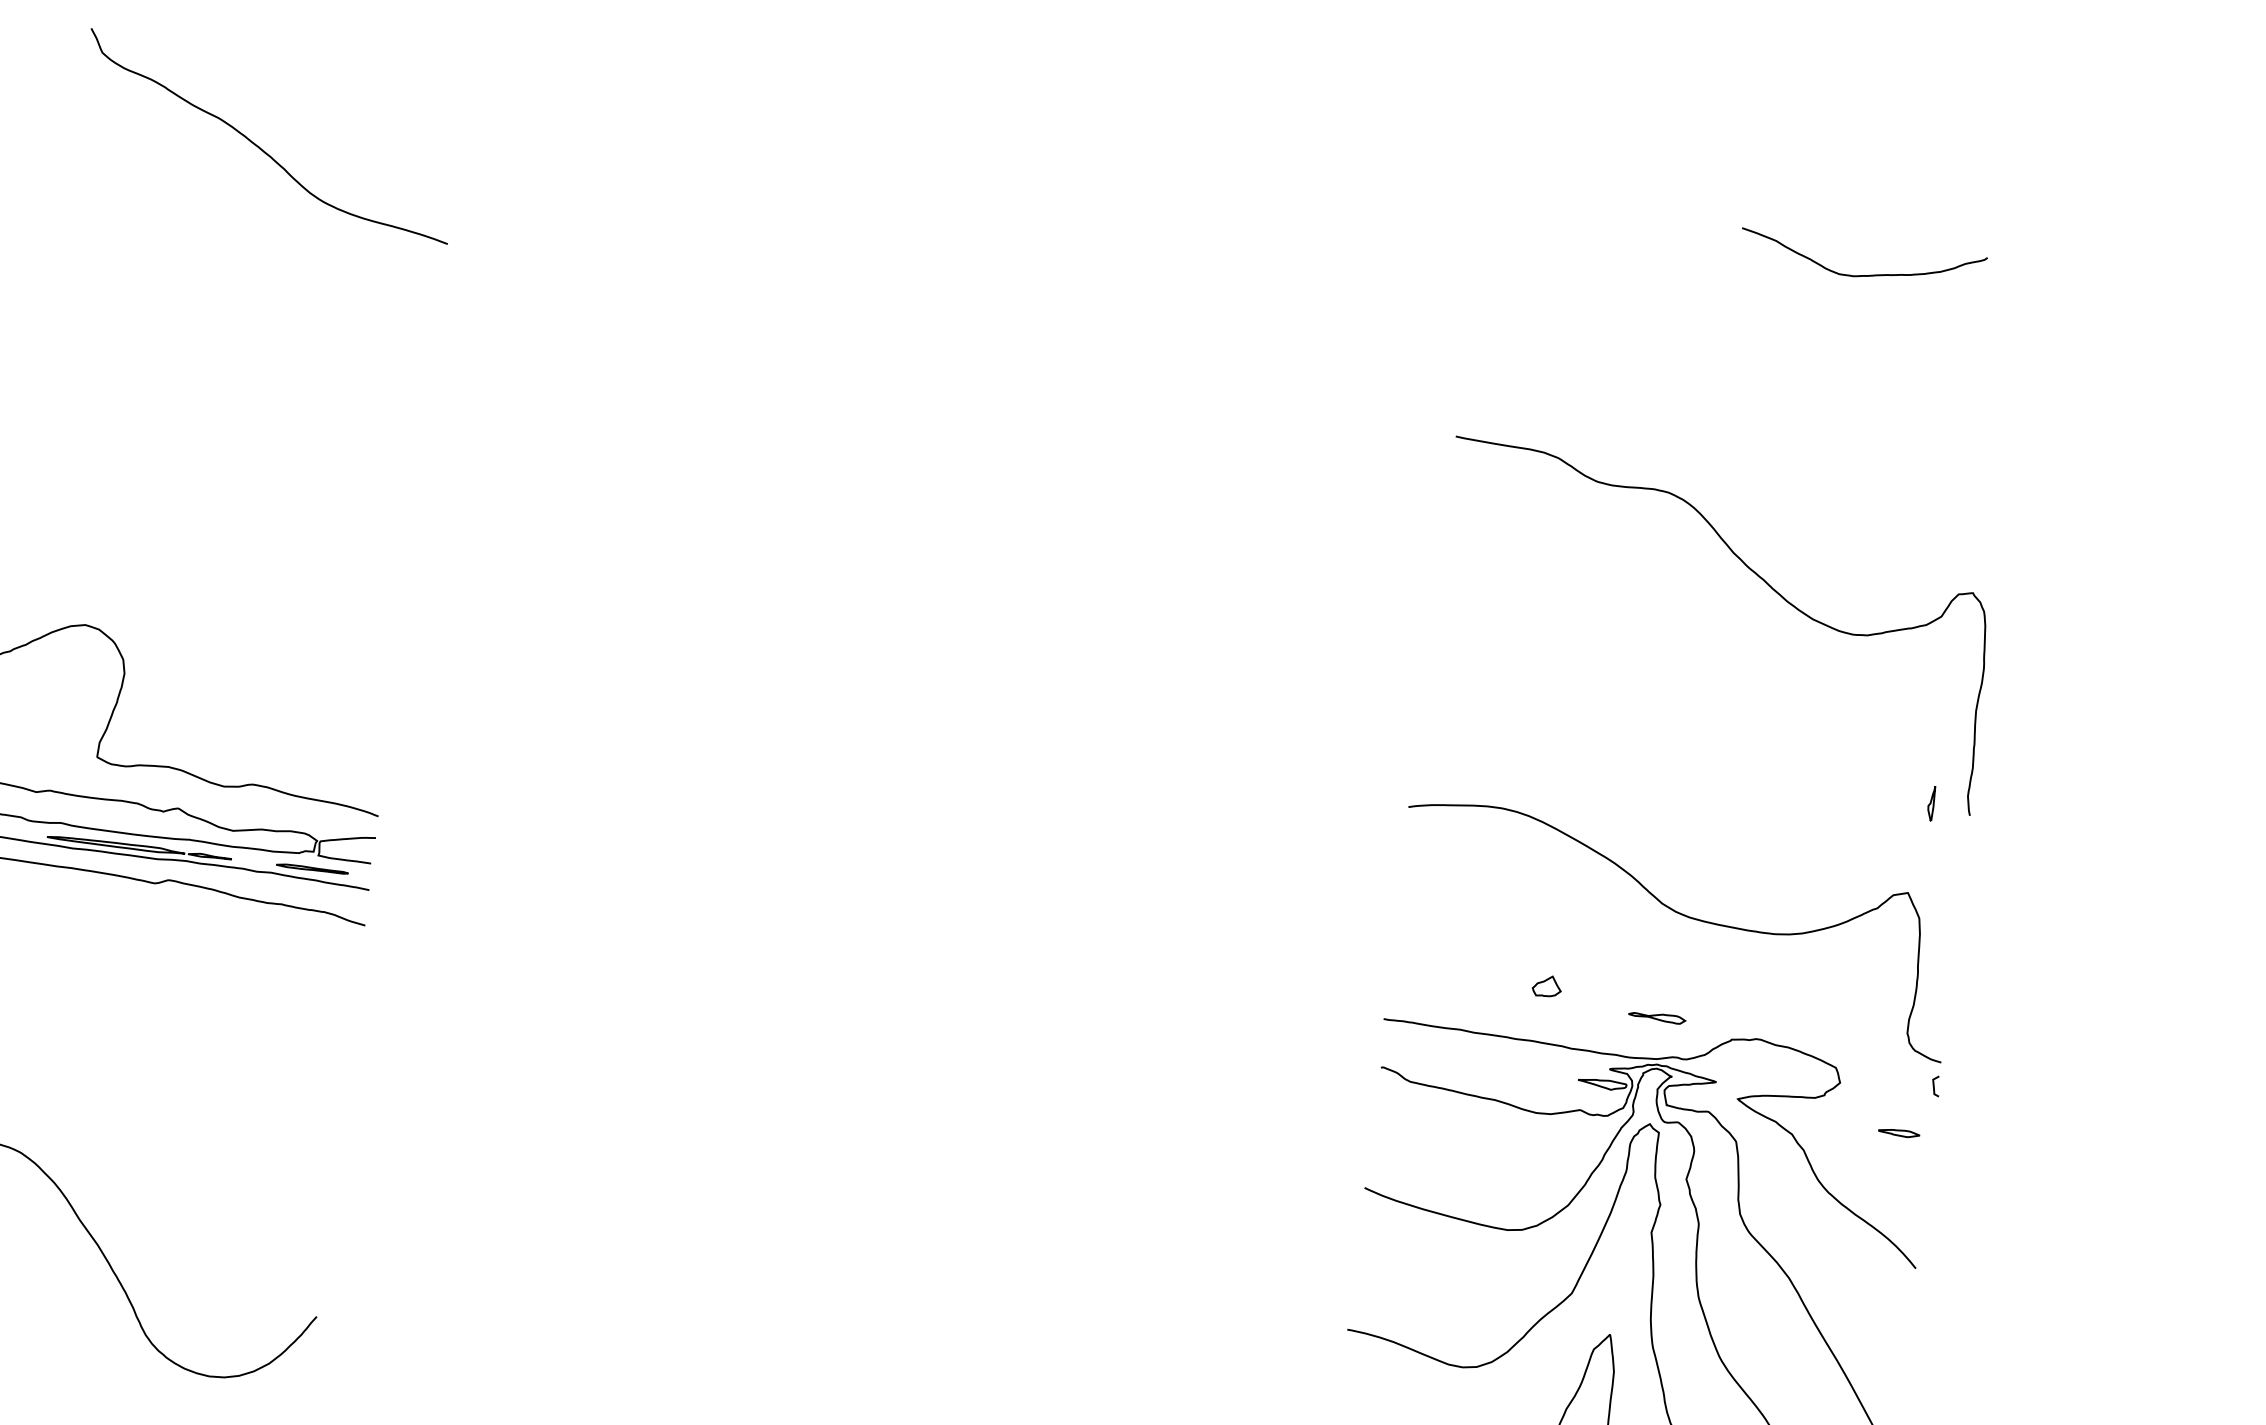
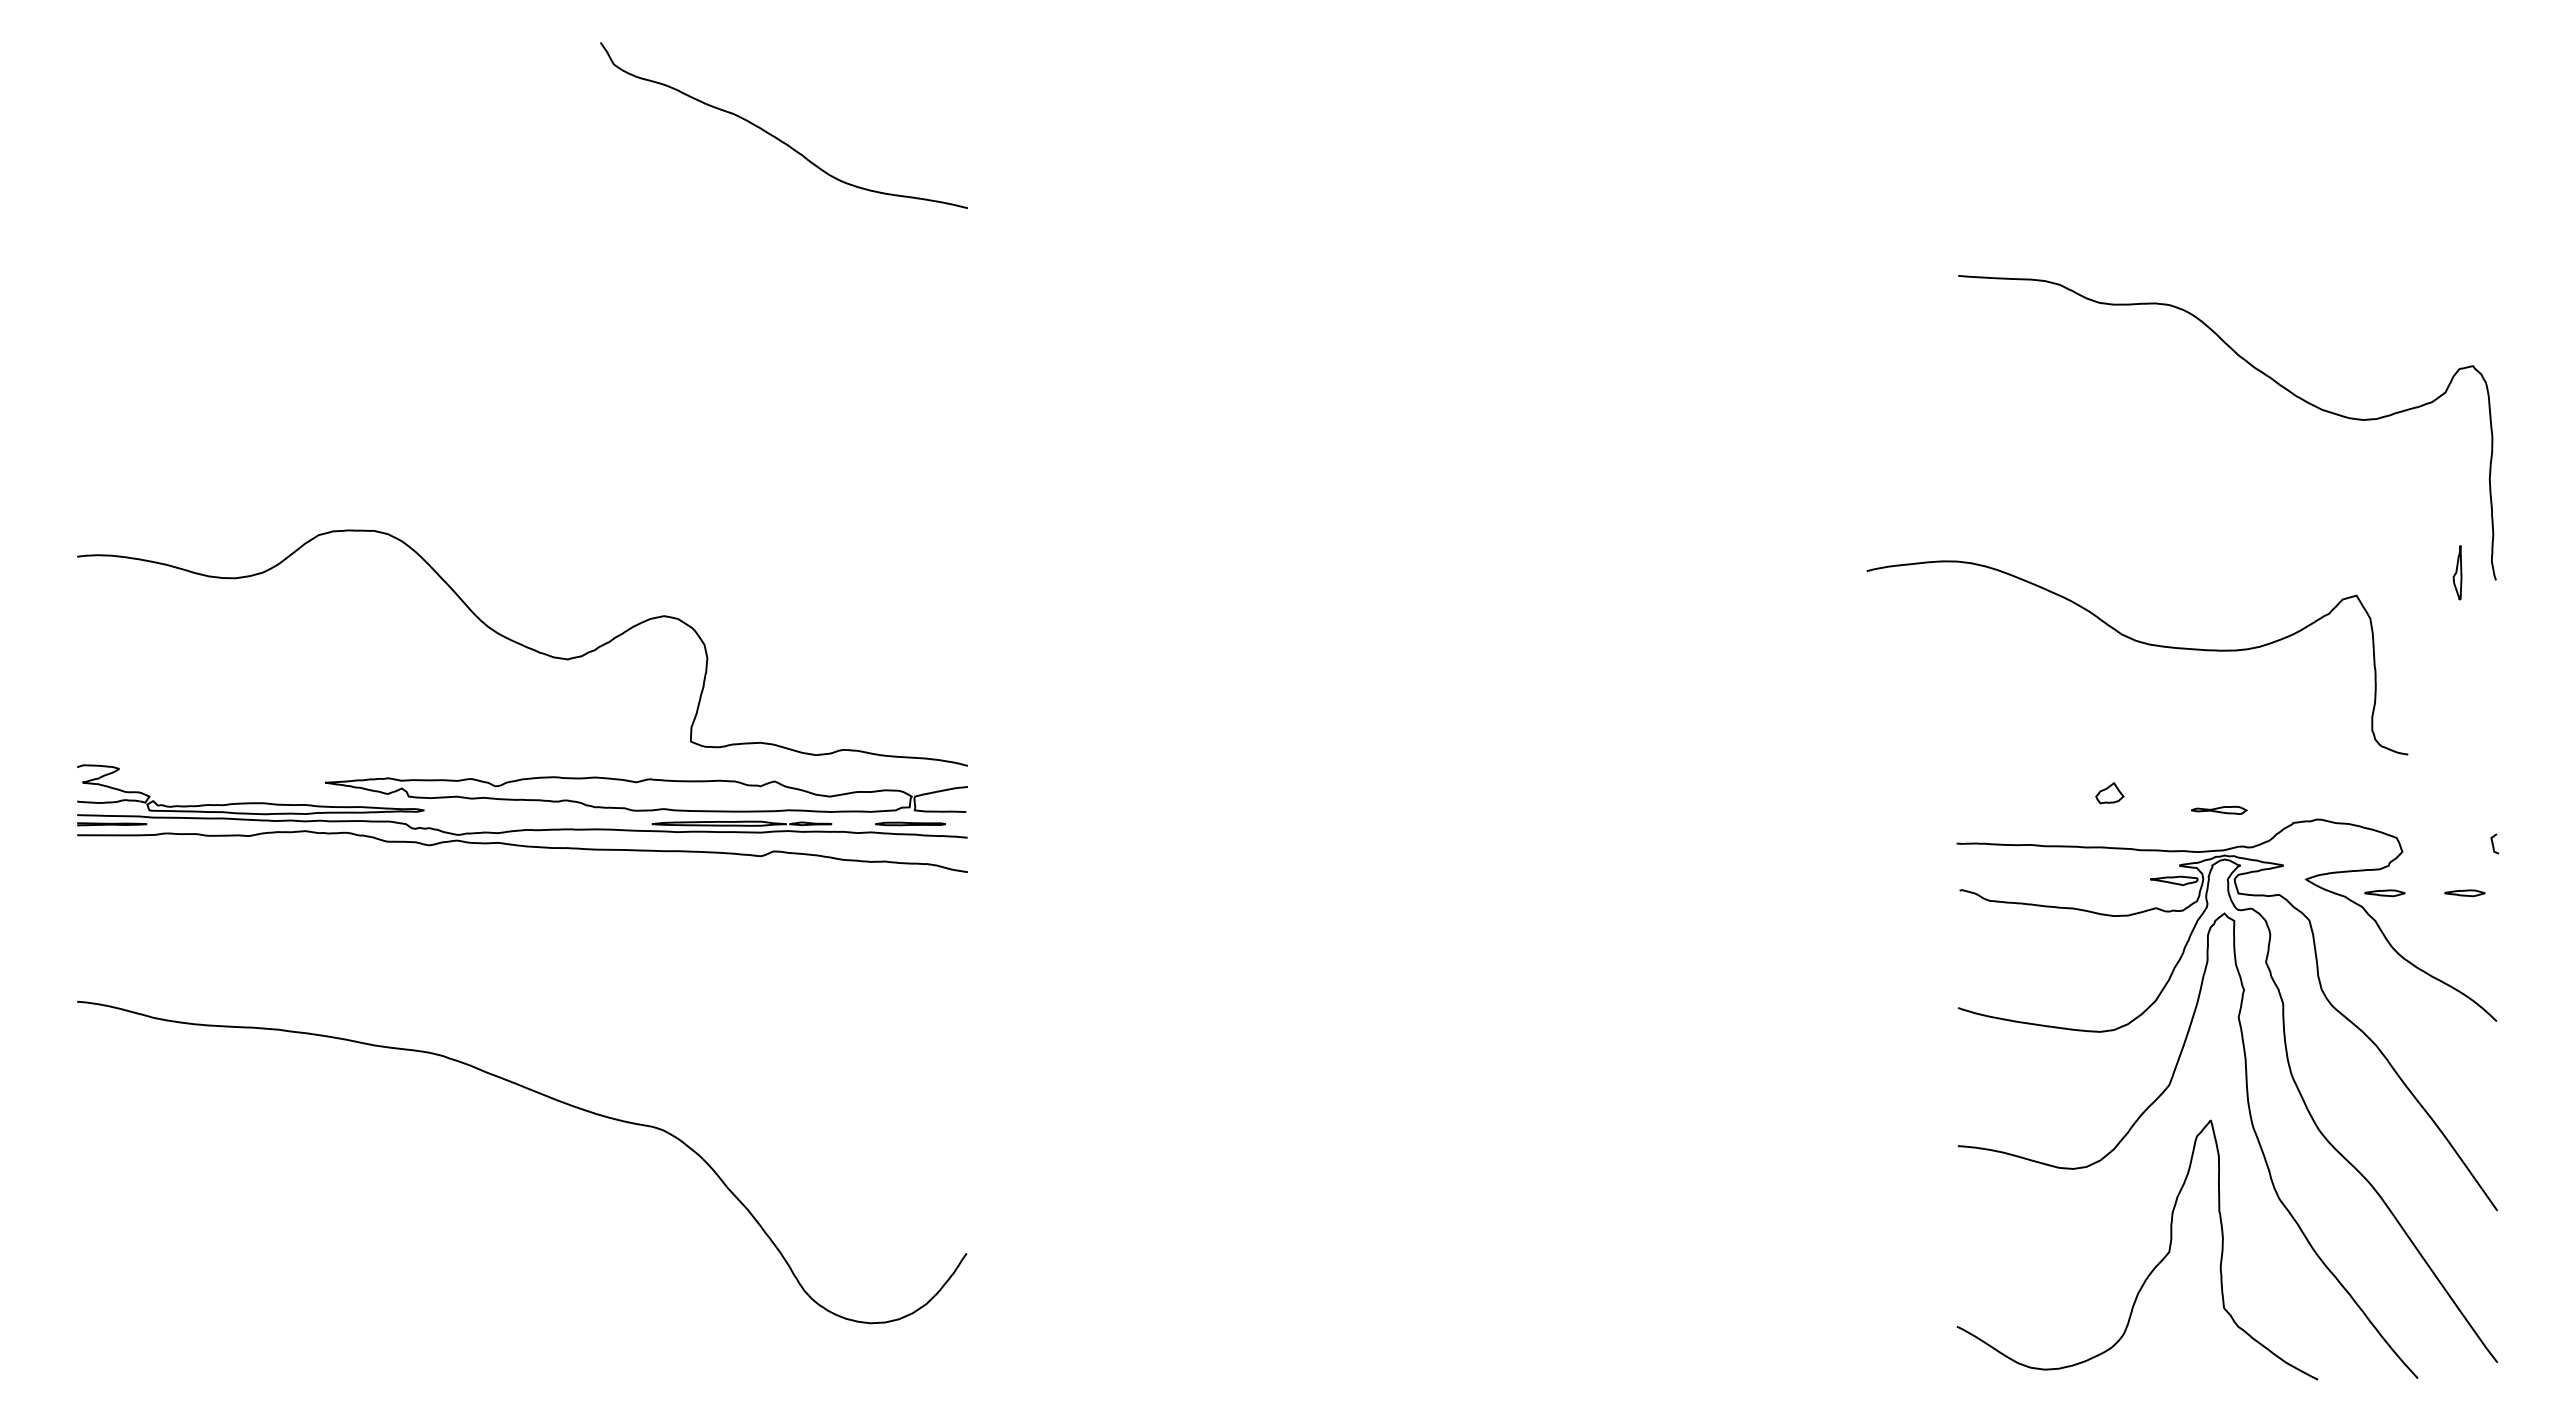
curve: (1860, 274) -> (2328, 73), removed
part: (1931, 804) -> (2457, 573), size x1.6
curve: (1681, 915) -> (2141, 643), moved
part: (1816, 1123) -> (2384, 893), added

